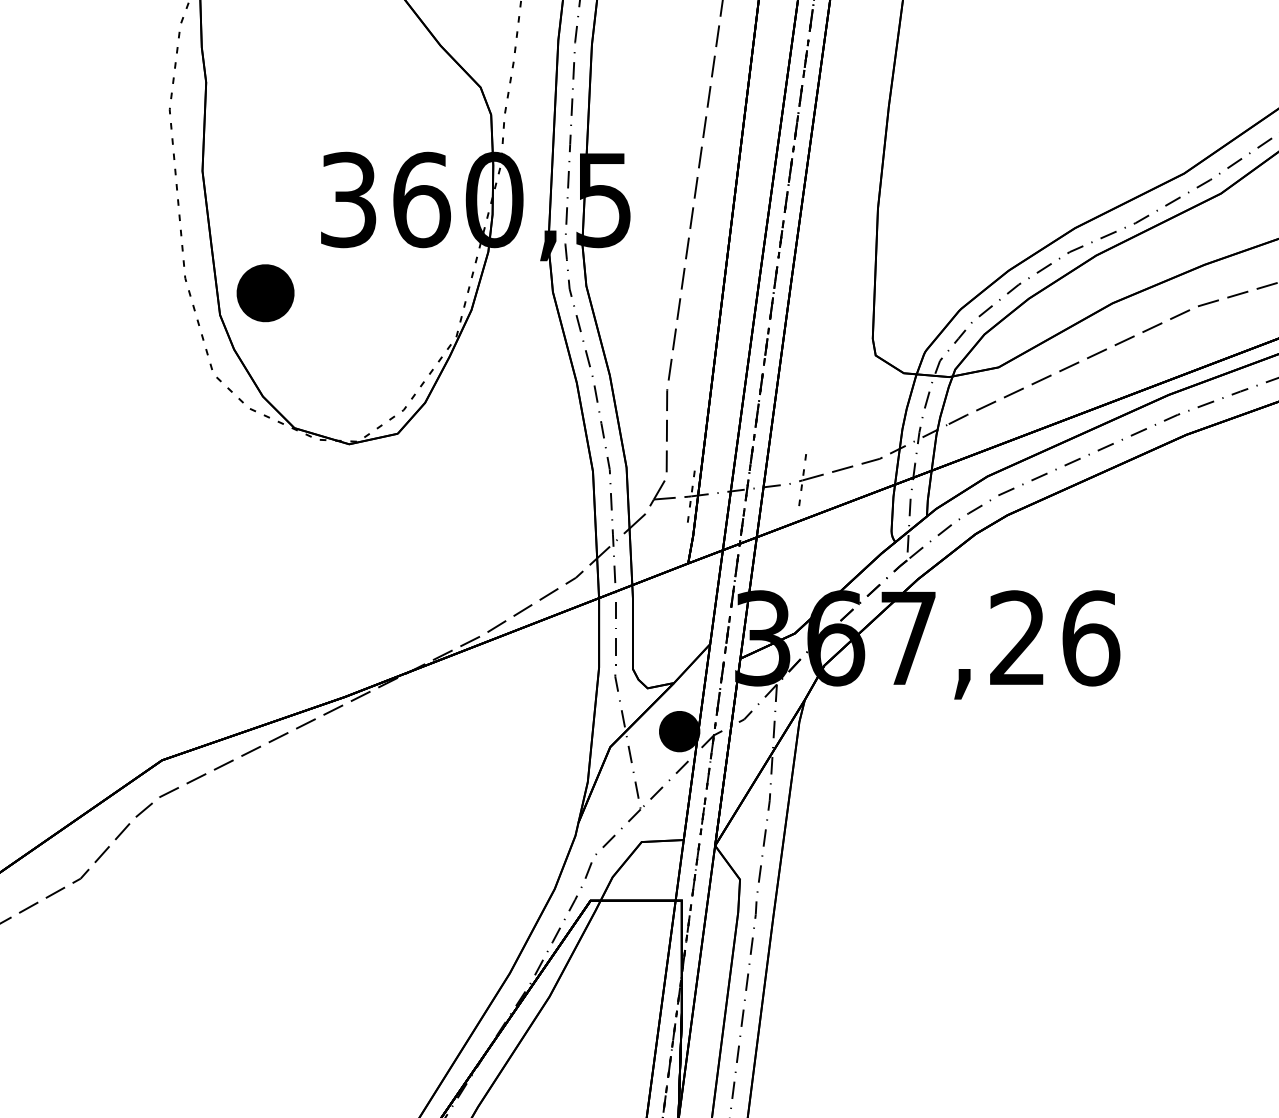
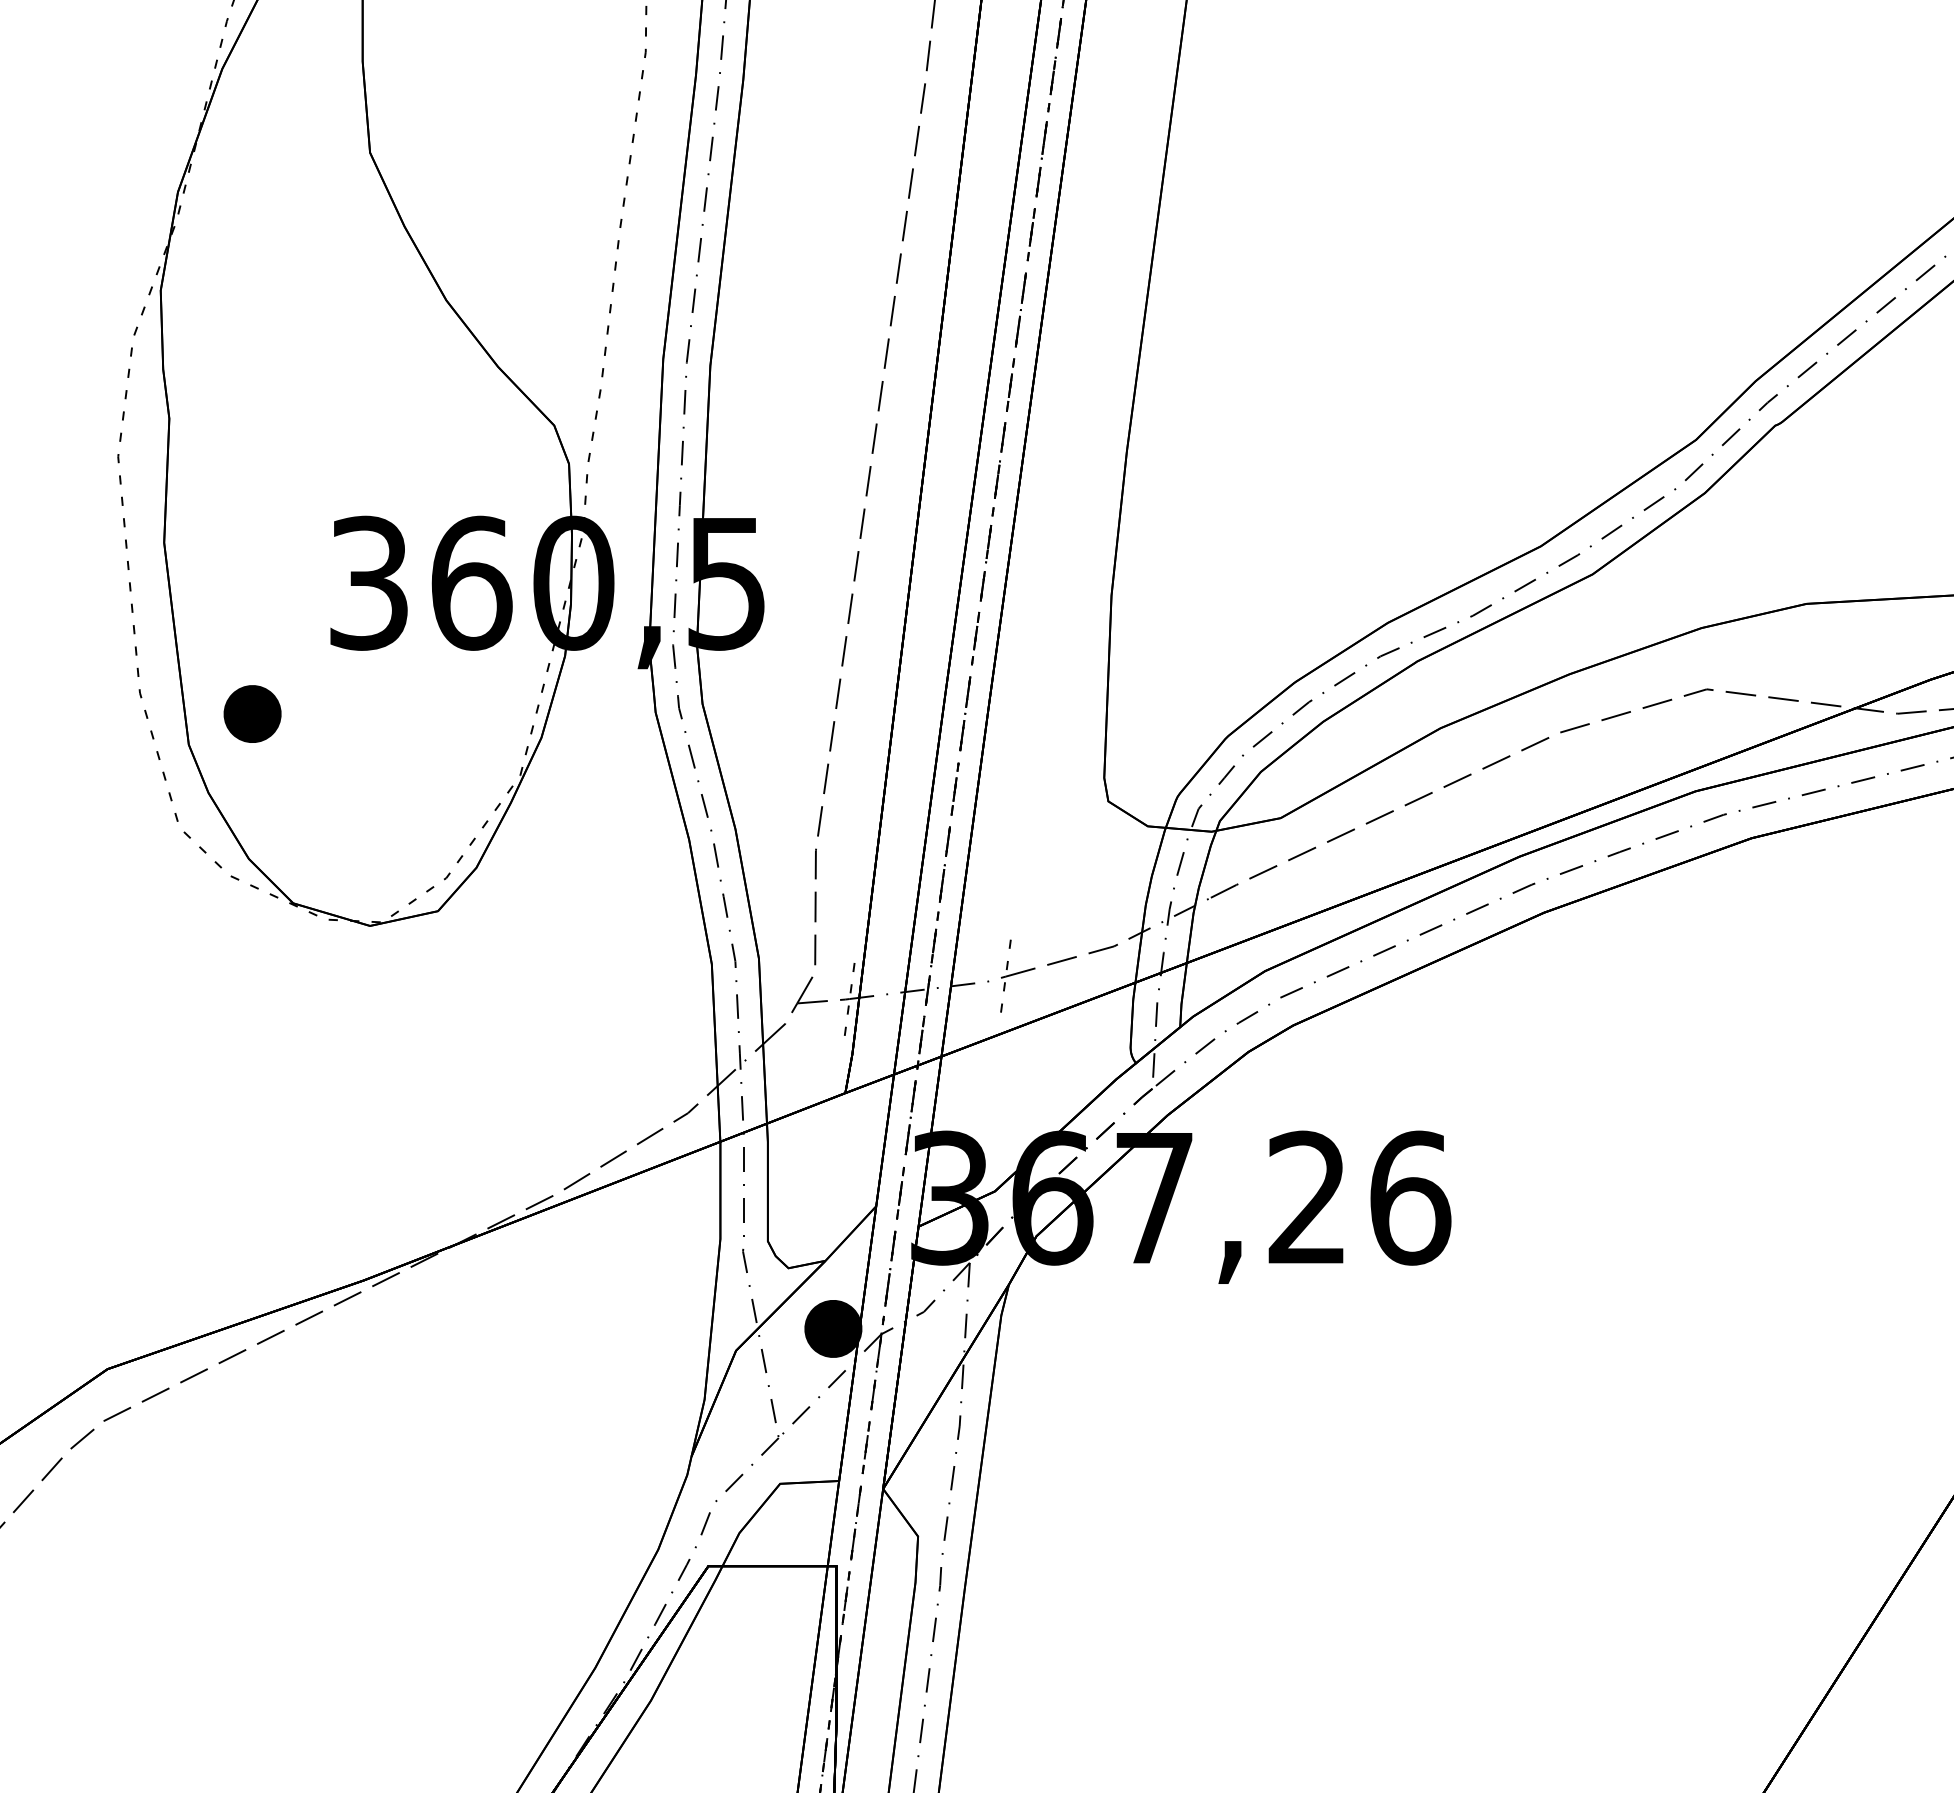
part: (265, 292) -> (252, 713), size x0.71

